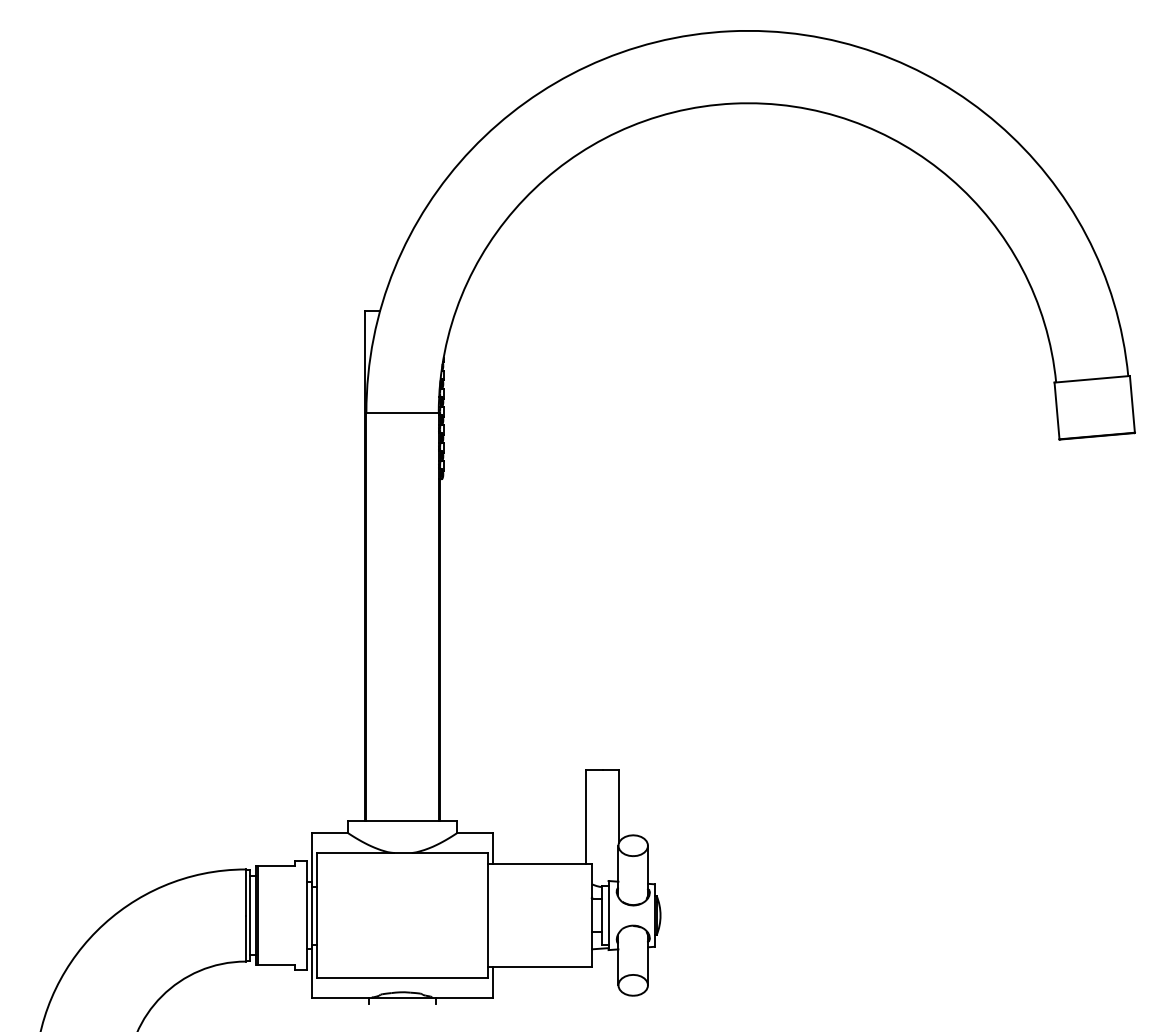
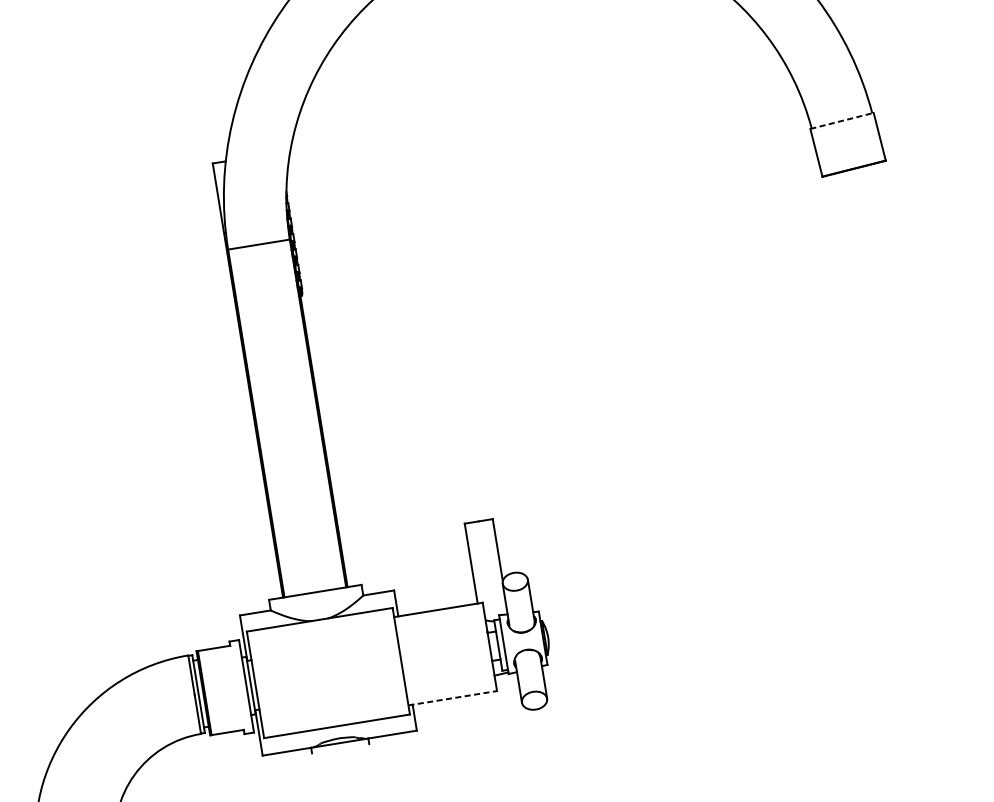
line: (1092, 379) -> (842, 121), solid -> dashed
line: (540, 967) -> (453, 698), solid -> dashed

